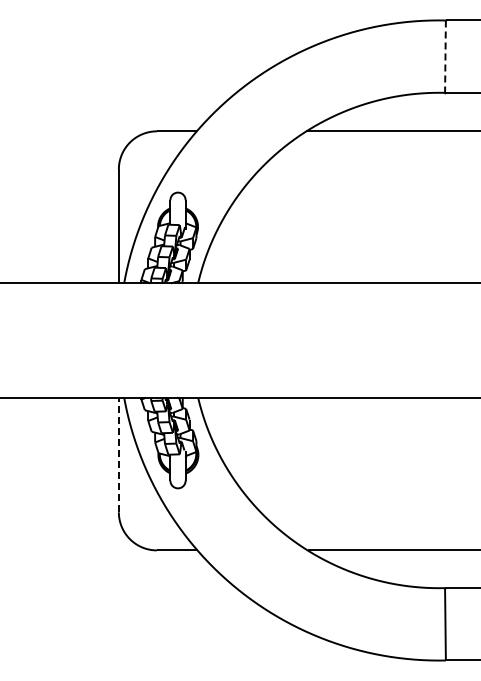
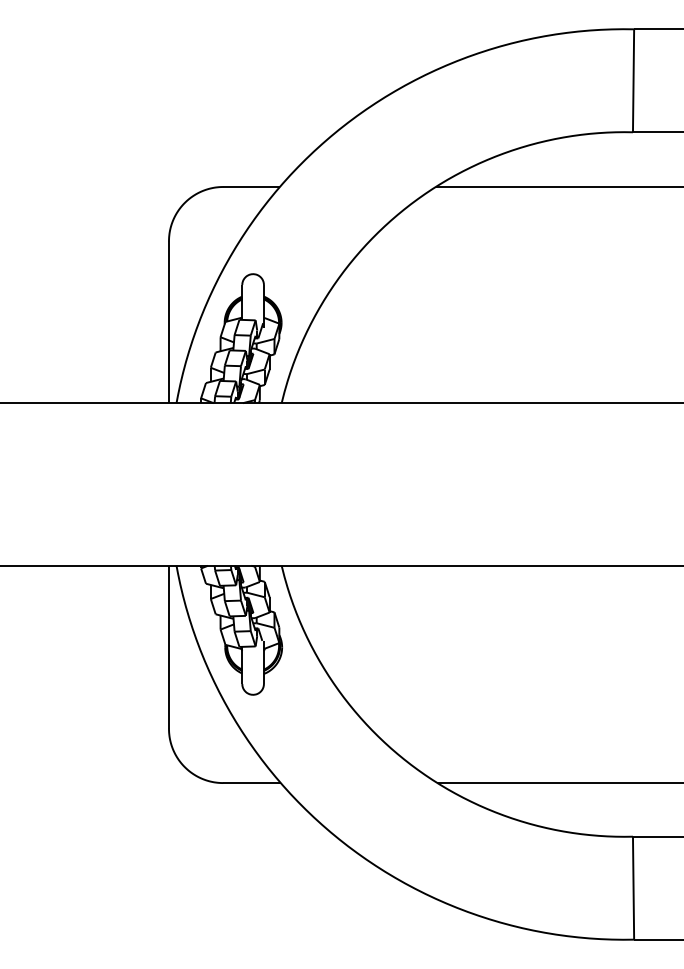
line: (445, 57) -> (633, 81), dashed -> solid
line: (118, 454) -> (168, 646), dashed -> solid

